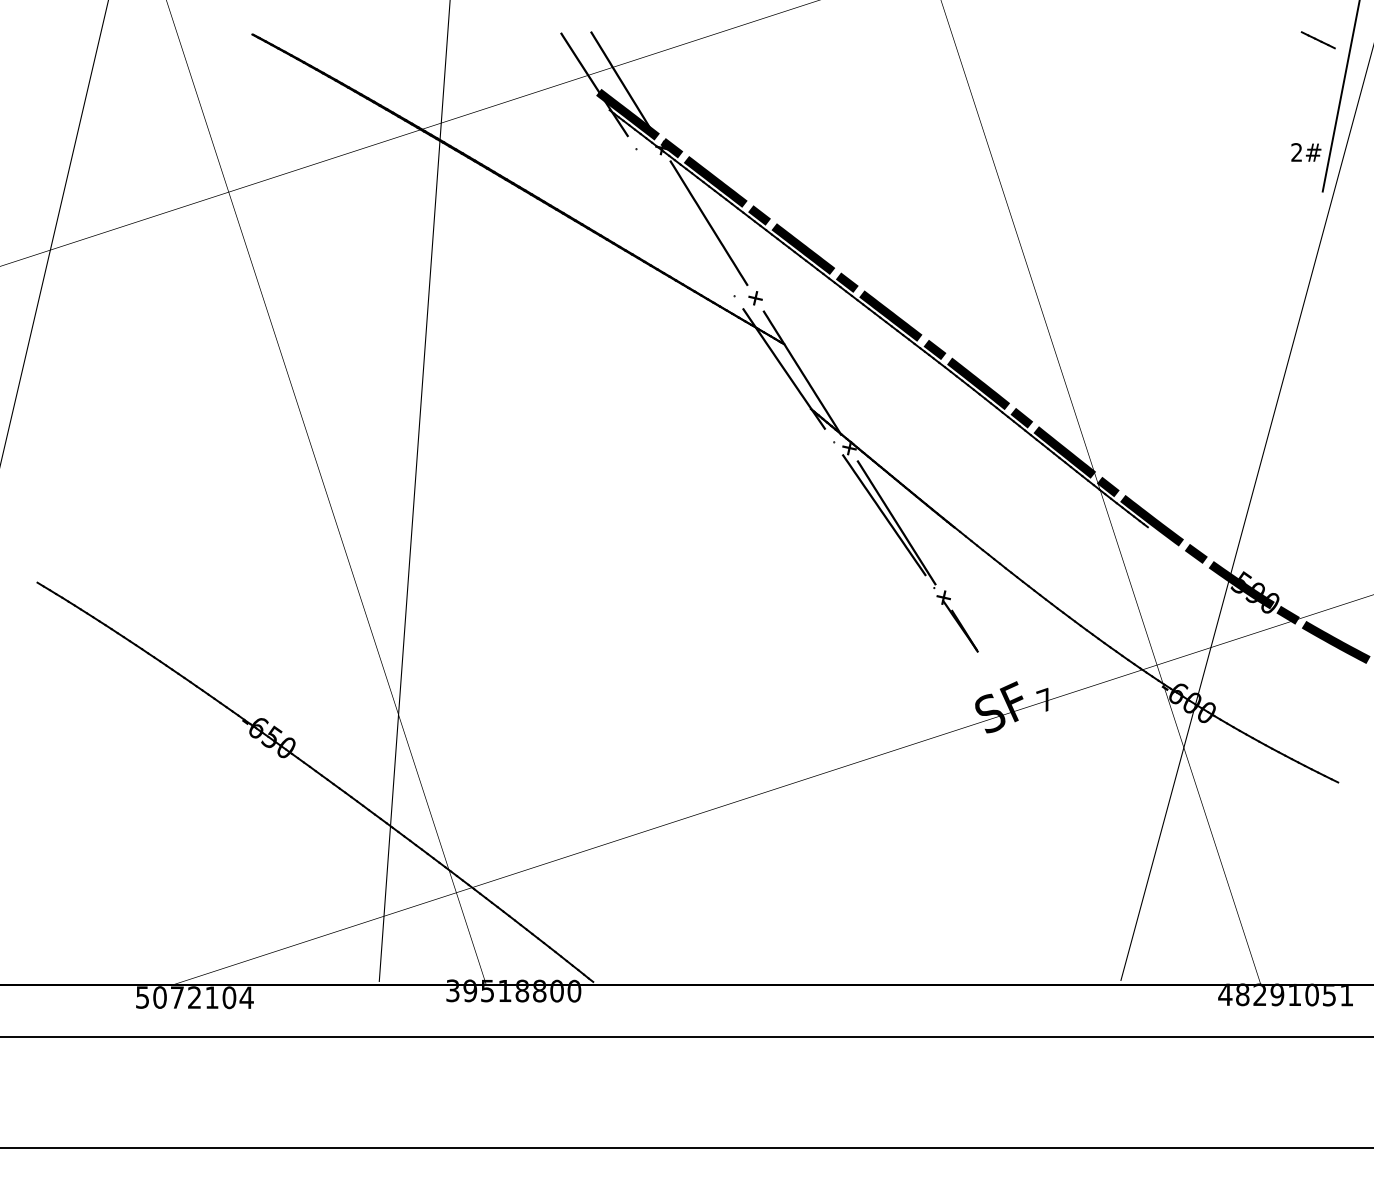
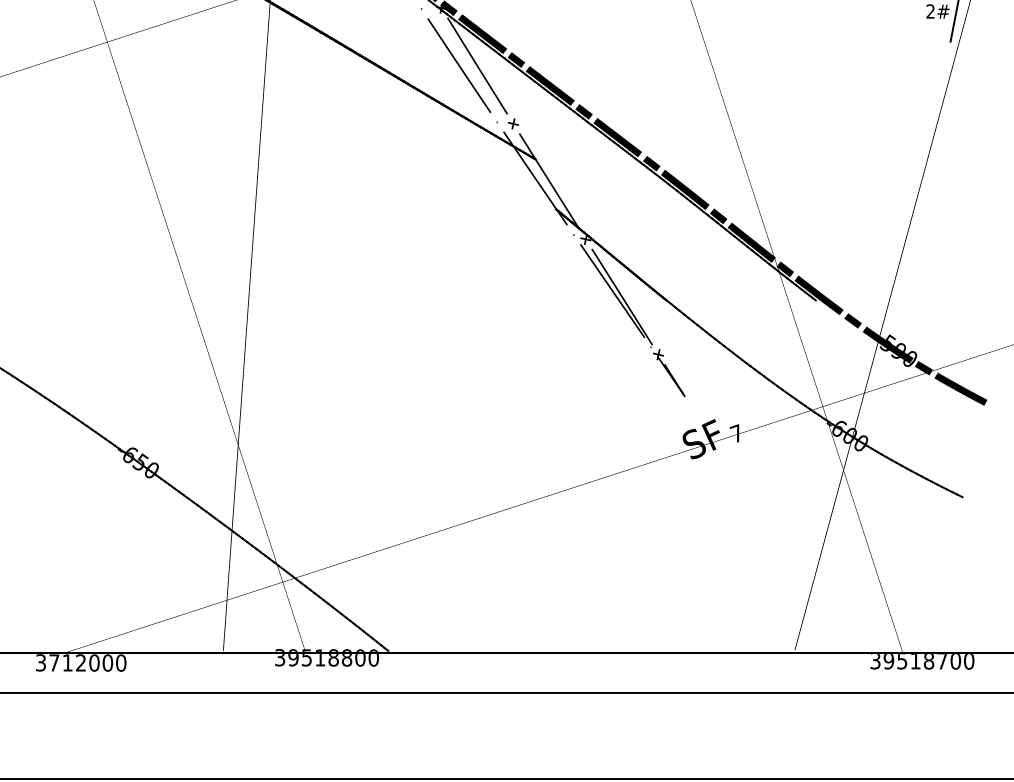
line: (684, 222) -> (458, 65), added
text: (1285, 994) -> (921, 660), 48291051 -> 39518700
text: (194, 997) -> (80, 662), 5072104 -> 3712000

